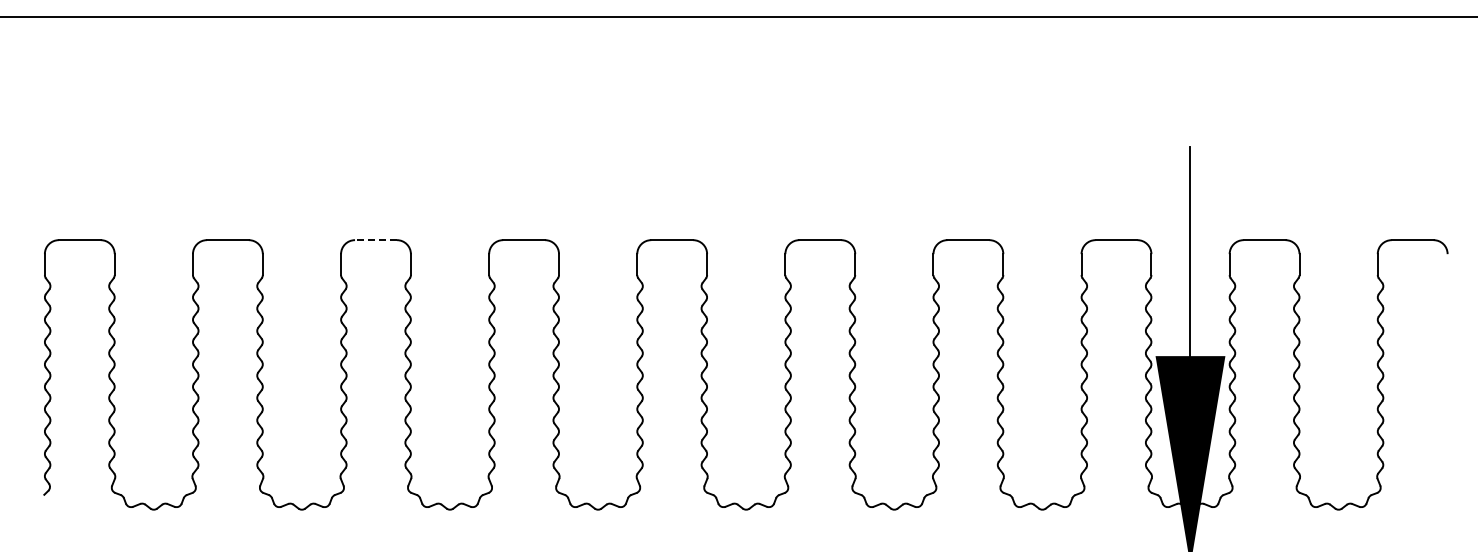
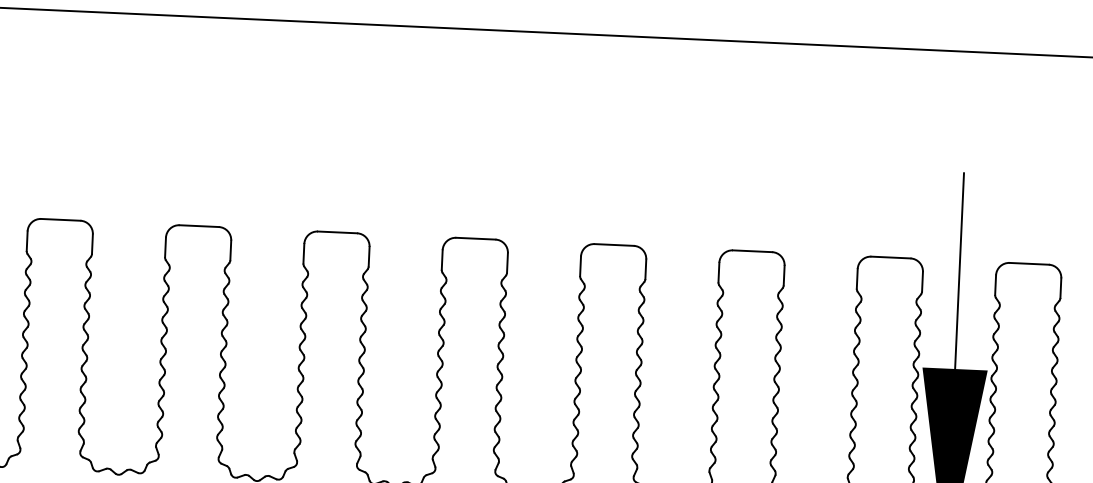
line: (376, 240) -> (199, 226), dashed -> solid

